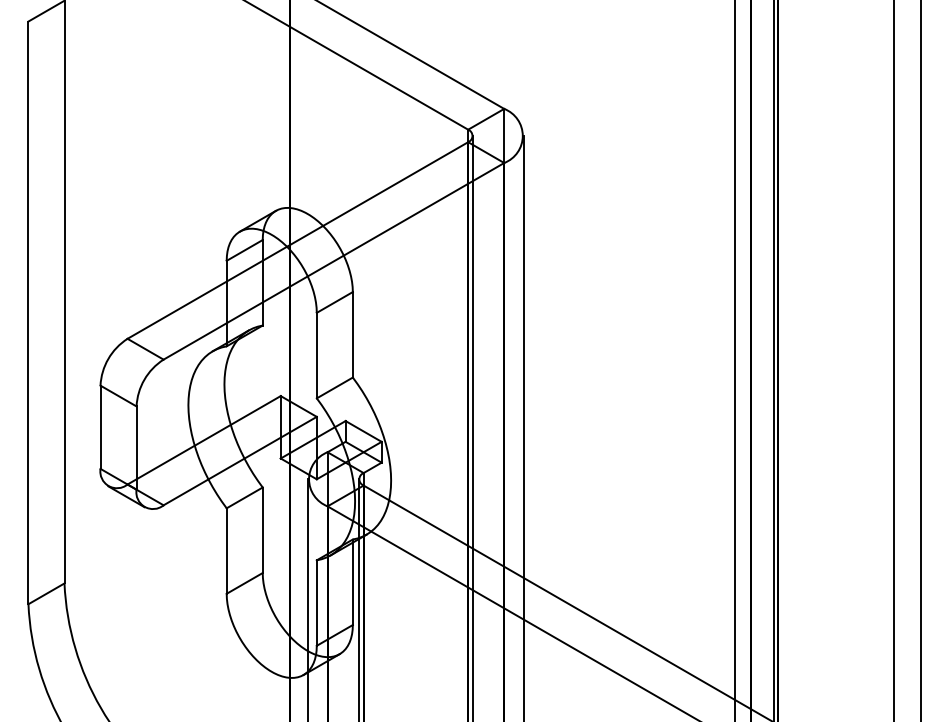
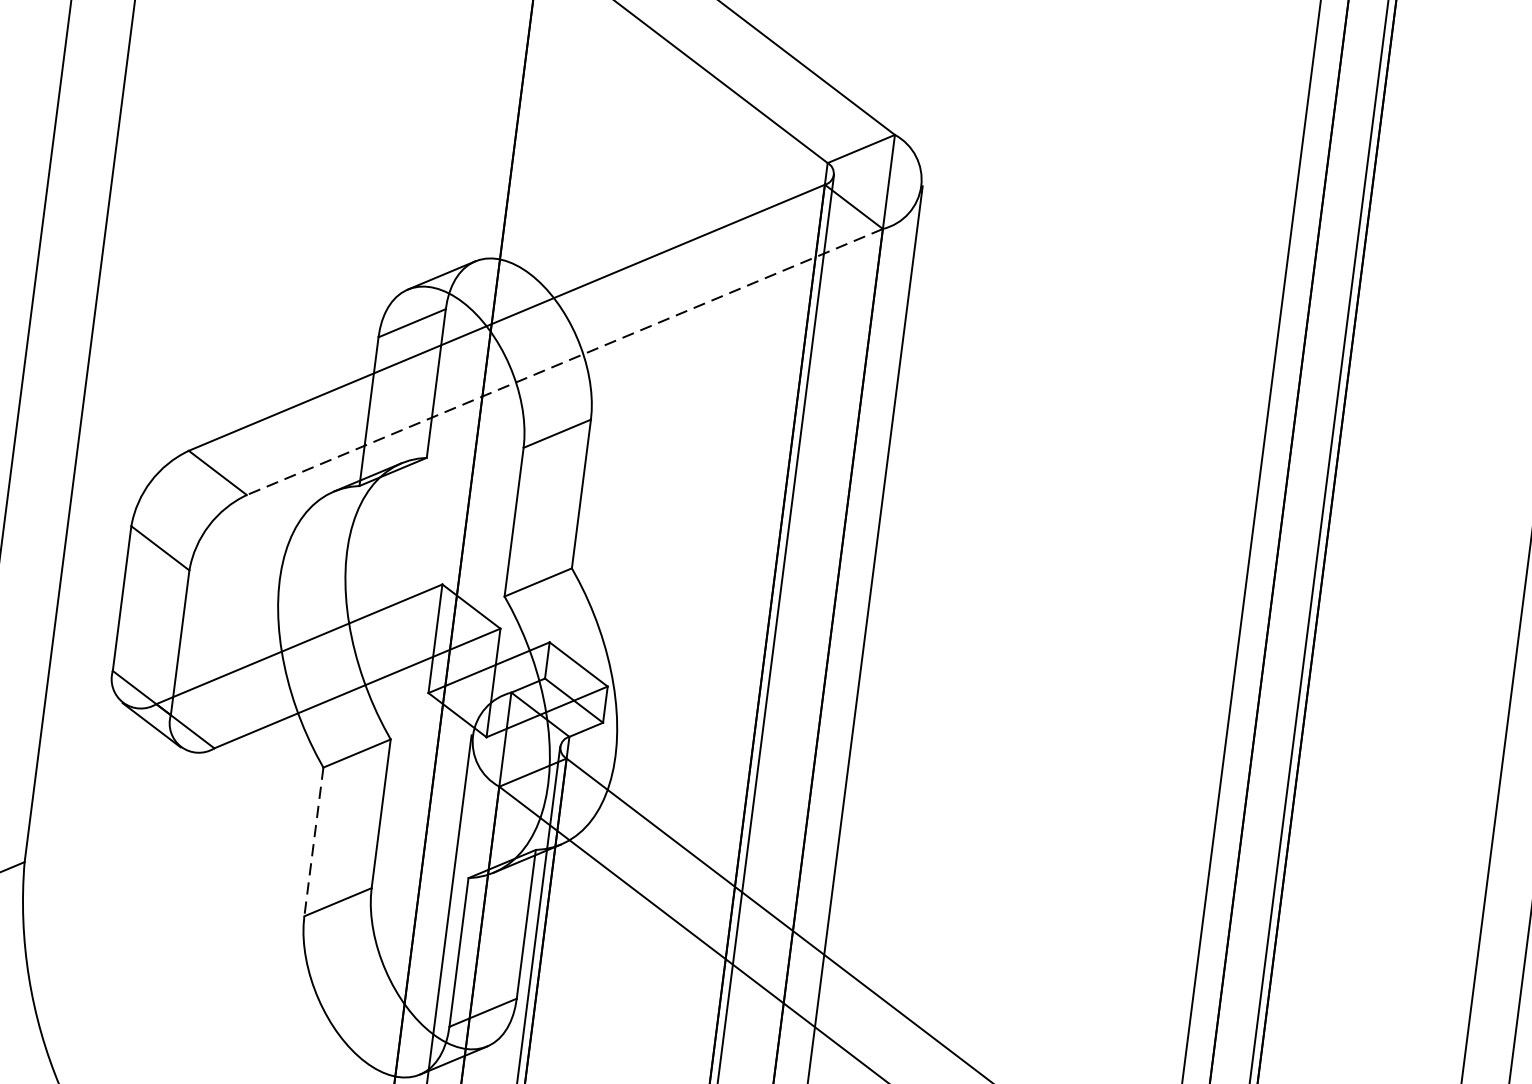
line: (333, 261) -> (564, 362), solid -> dashed
line: (226, 551) -> (313, 842), solid -> dashed

